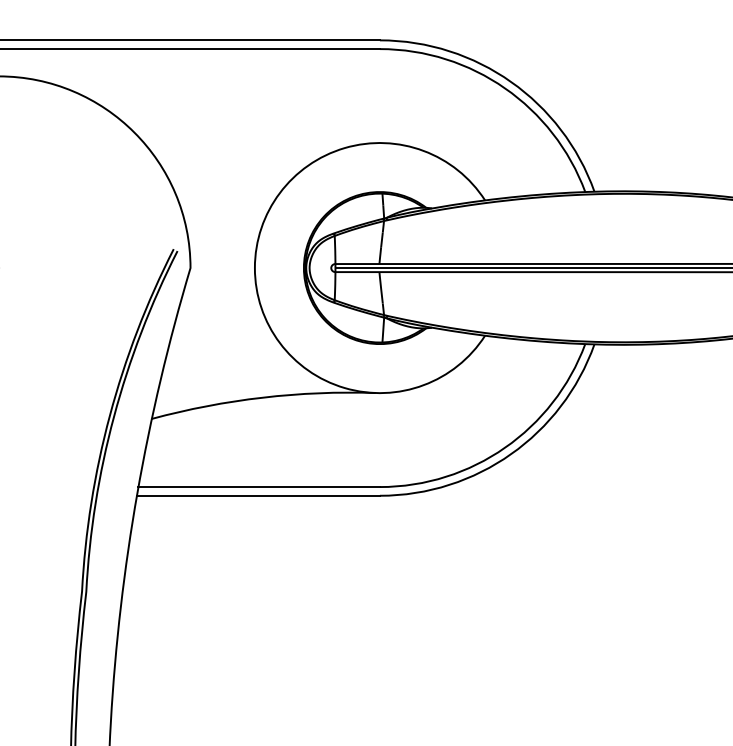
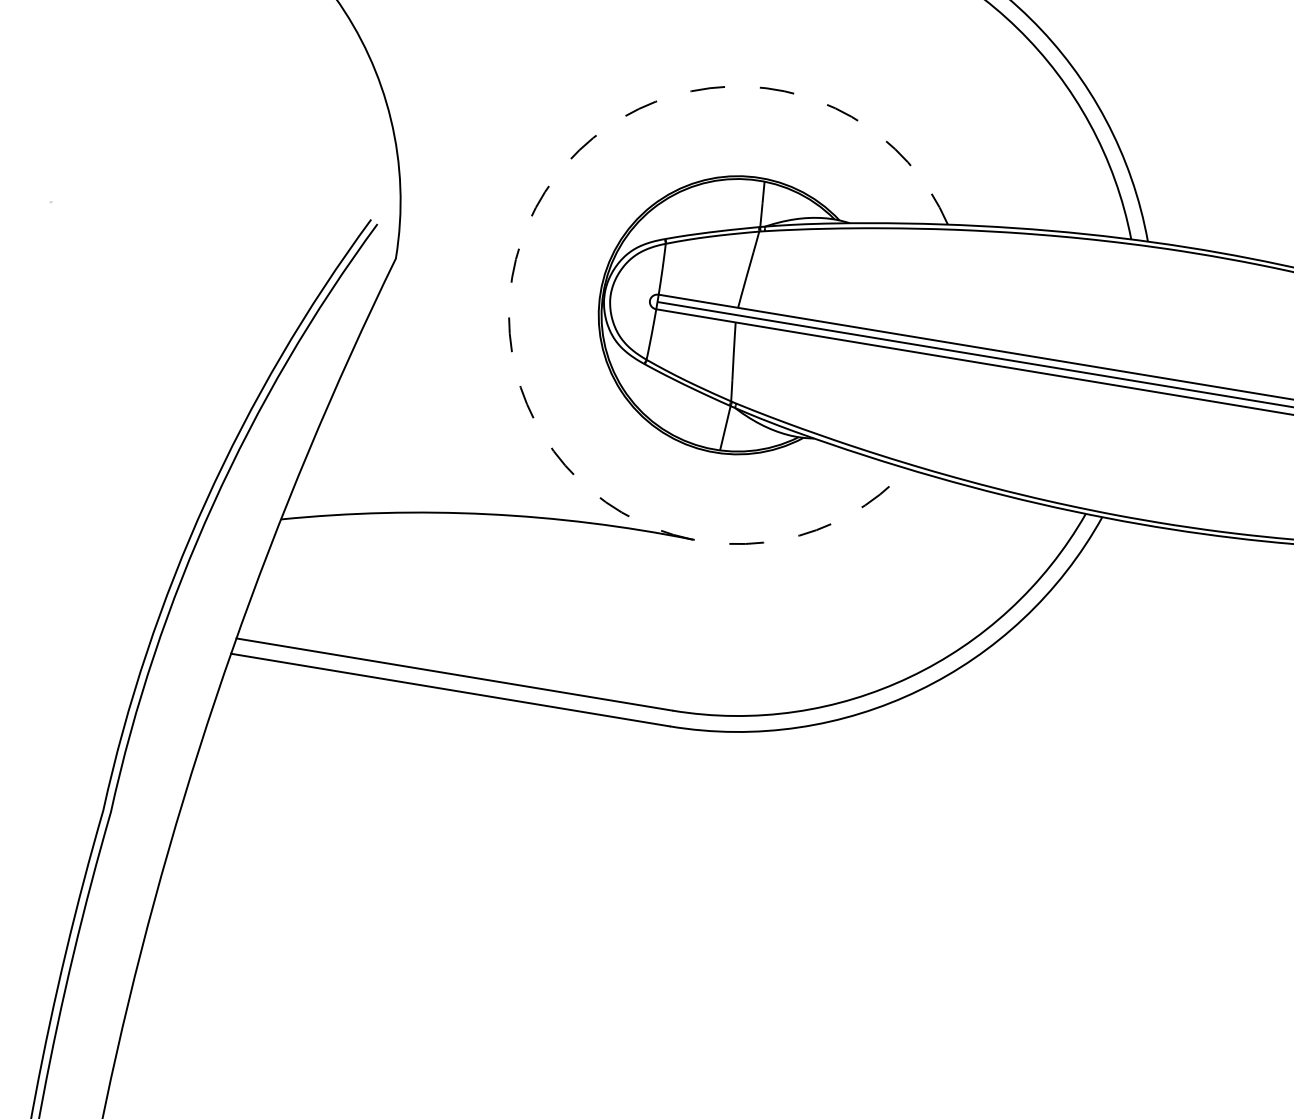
arc: (254, 268) -> (511, 278), solid -> dashed

